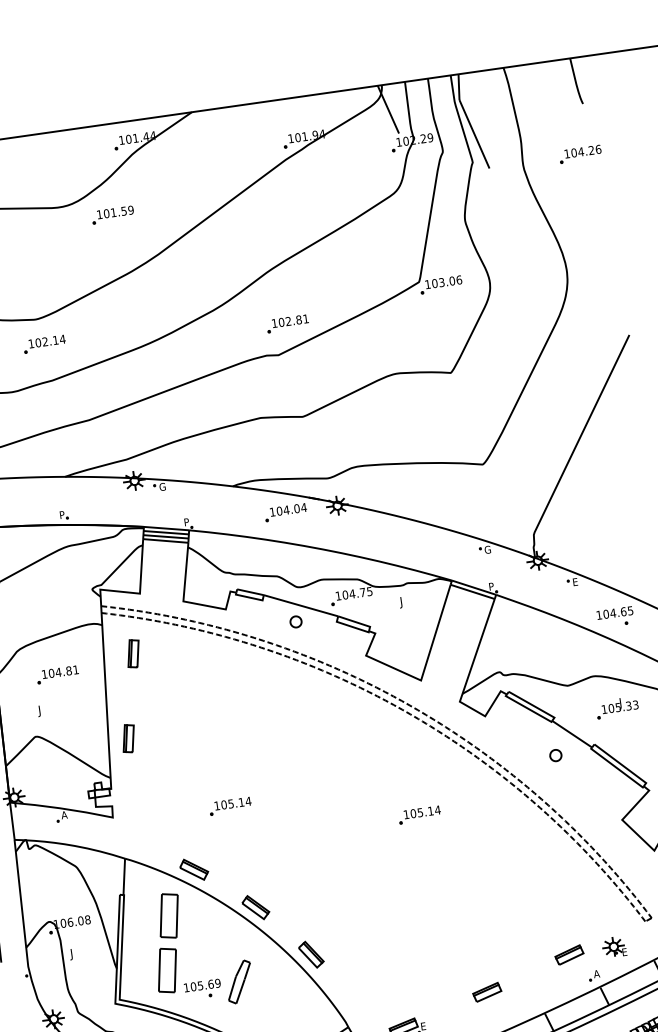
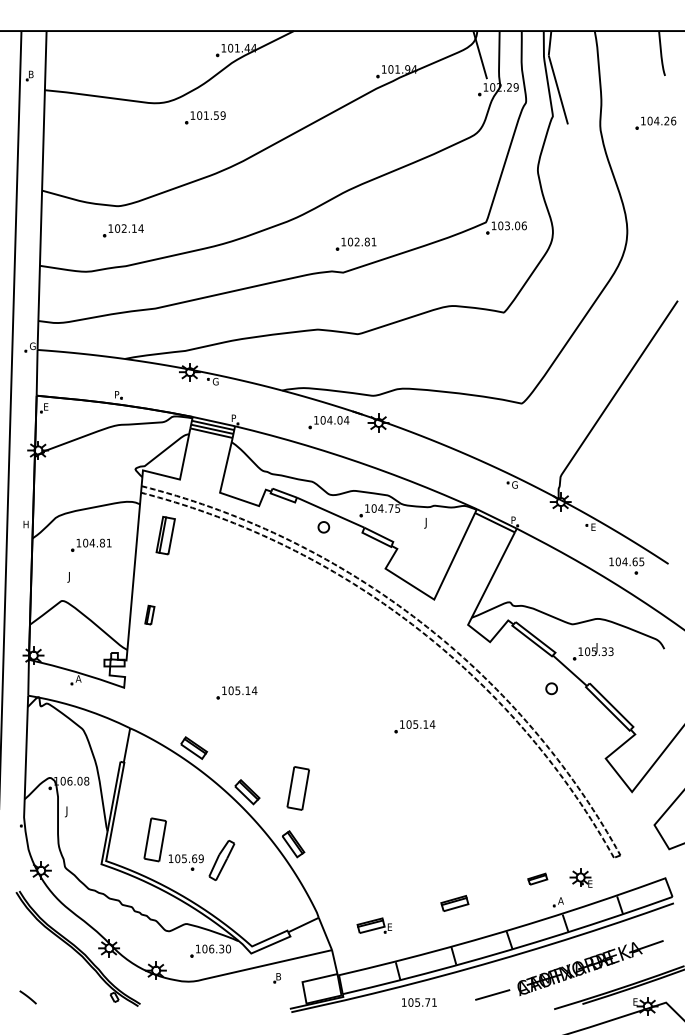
part: (133, 653) -> (165, 535), size x1.4
part: (617, 707) -> (593, 651), moved
part: (128, 737) -> (149, 614), size x0.7
part: (168, 916) -> (297, 788), moved
part: (569, 954) -> (537, 878), size x0.7

